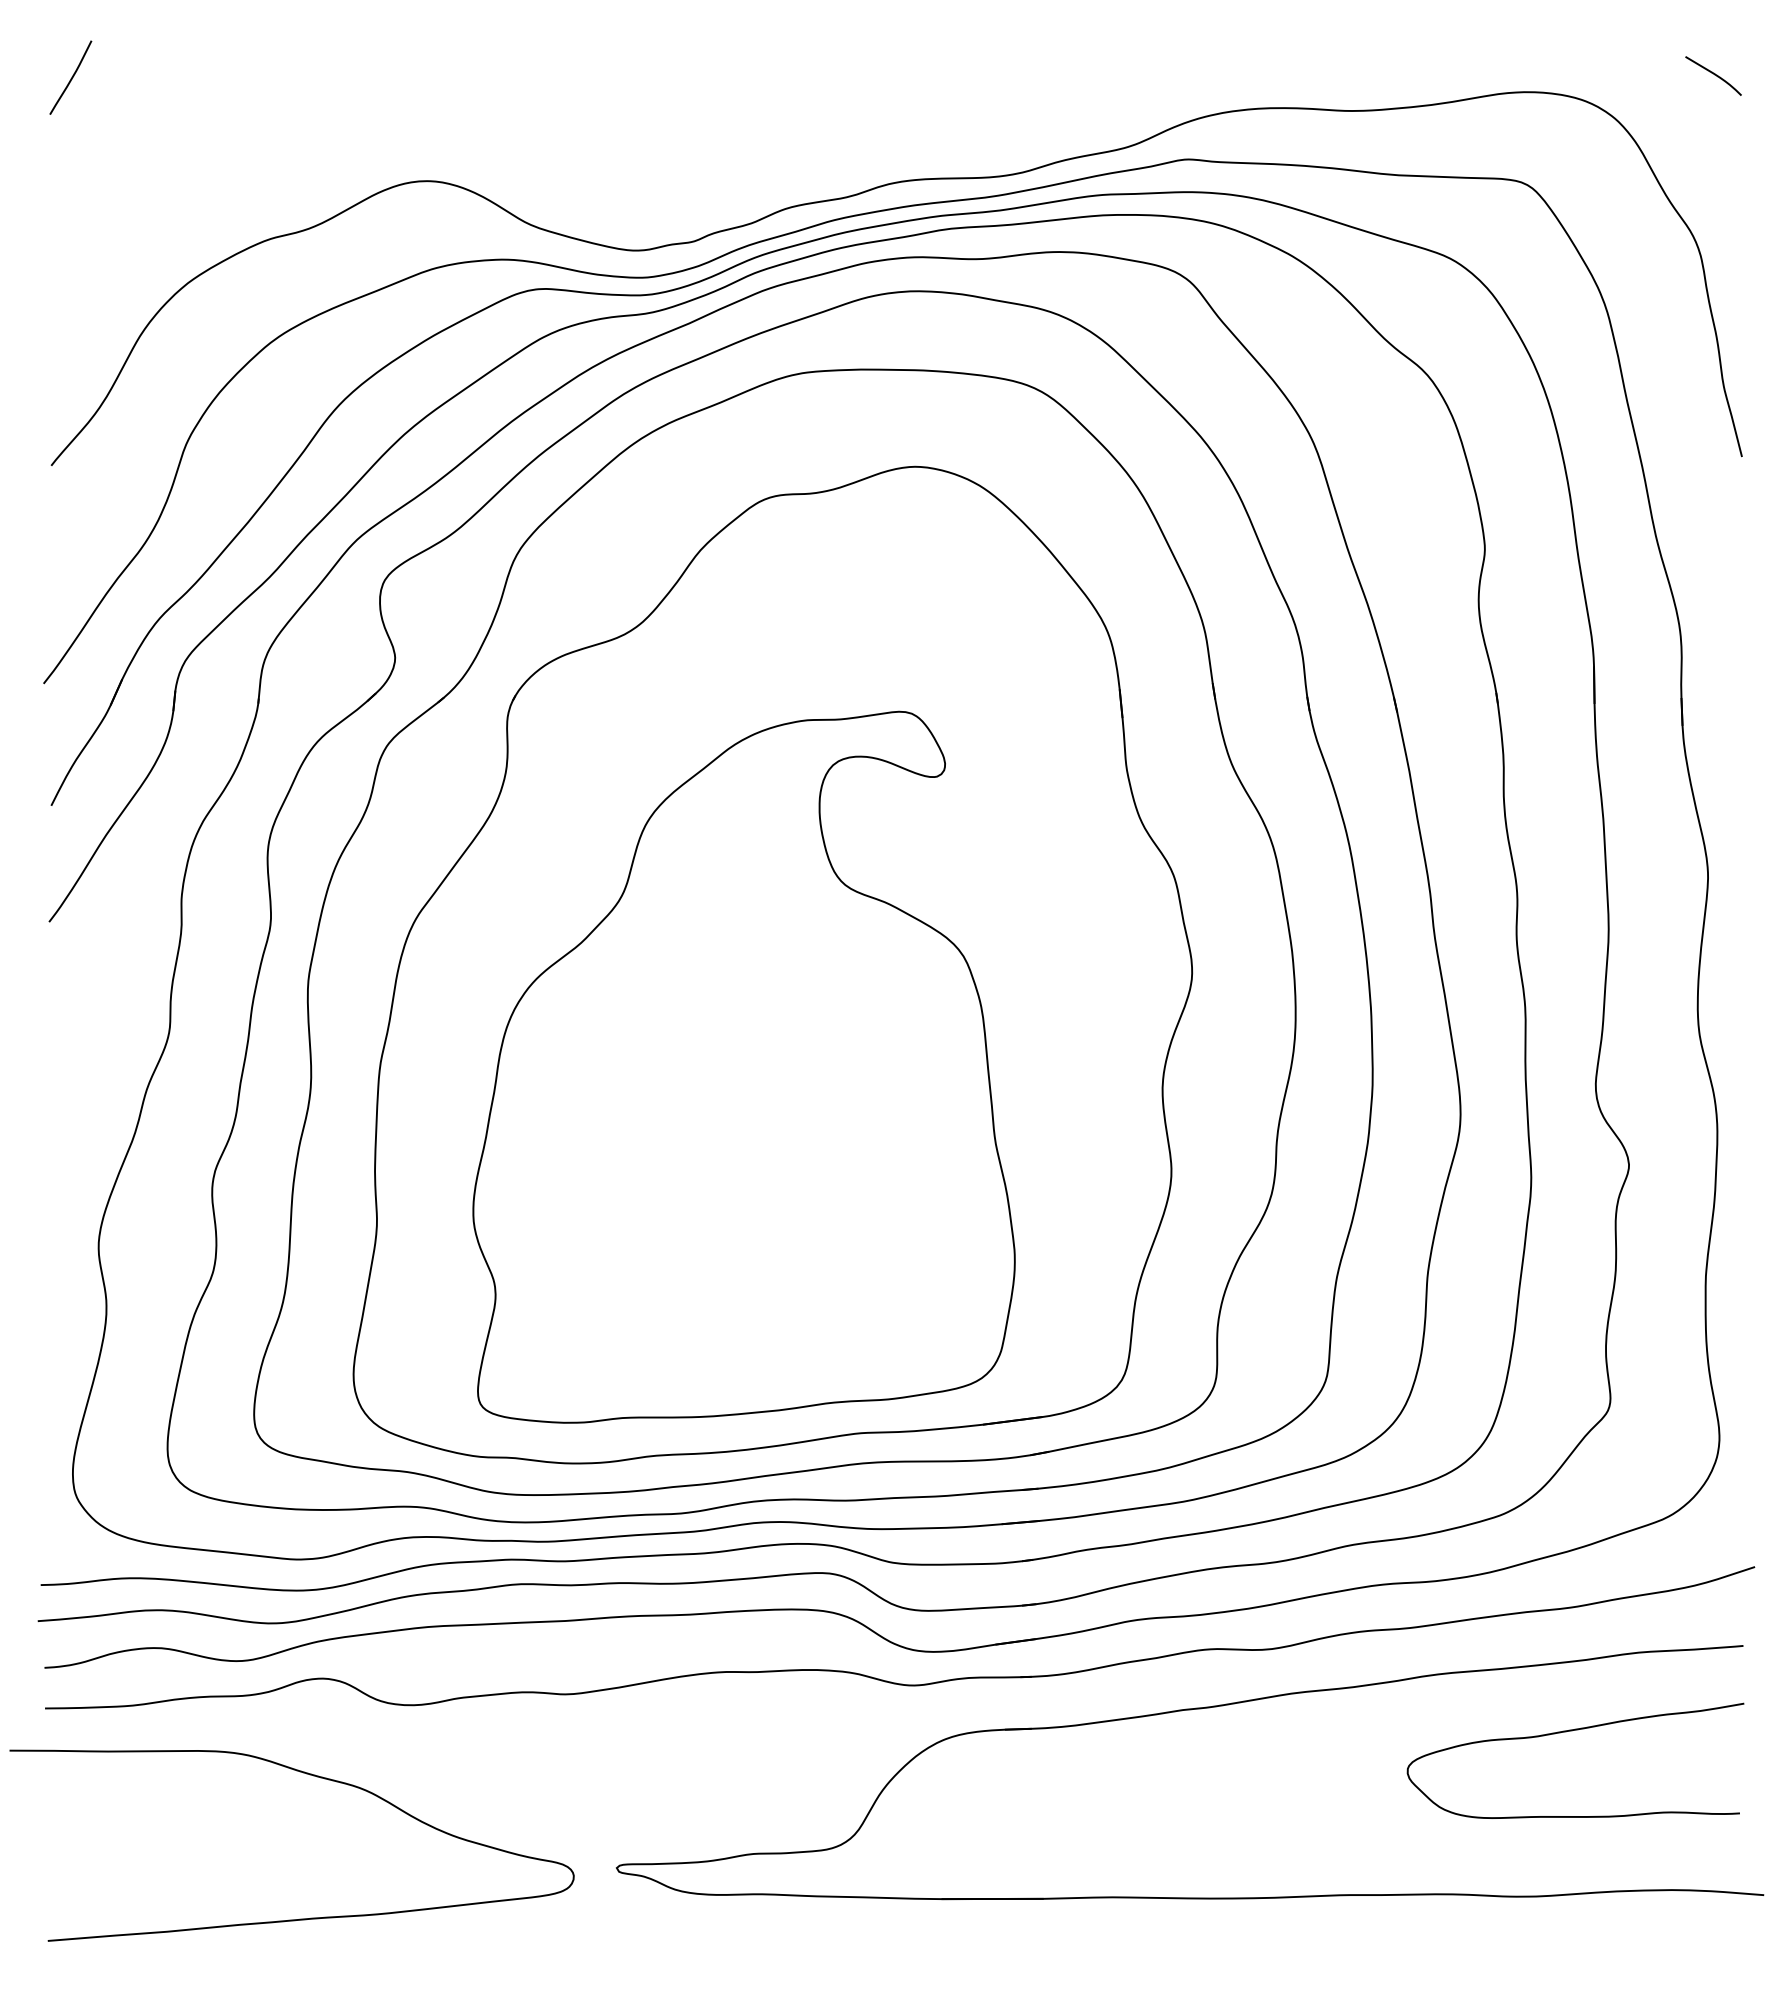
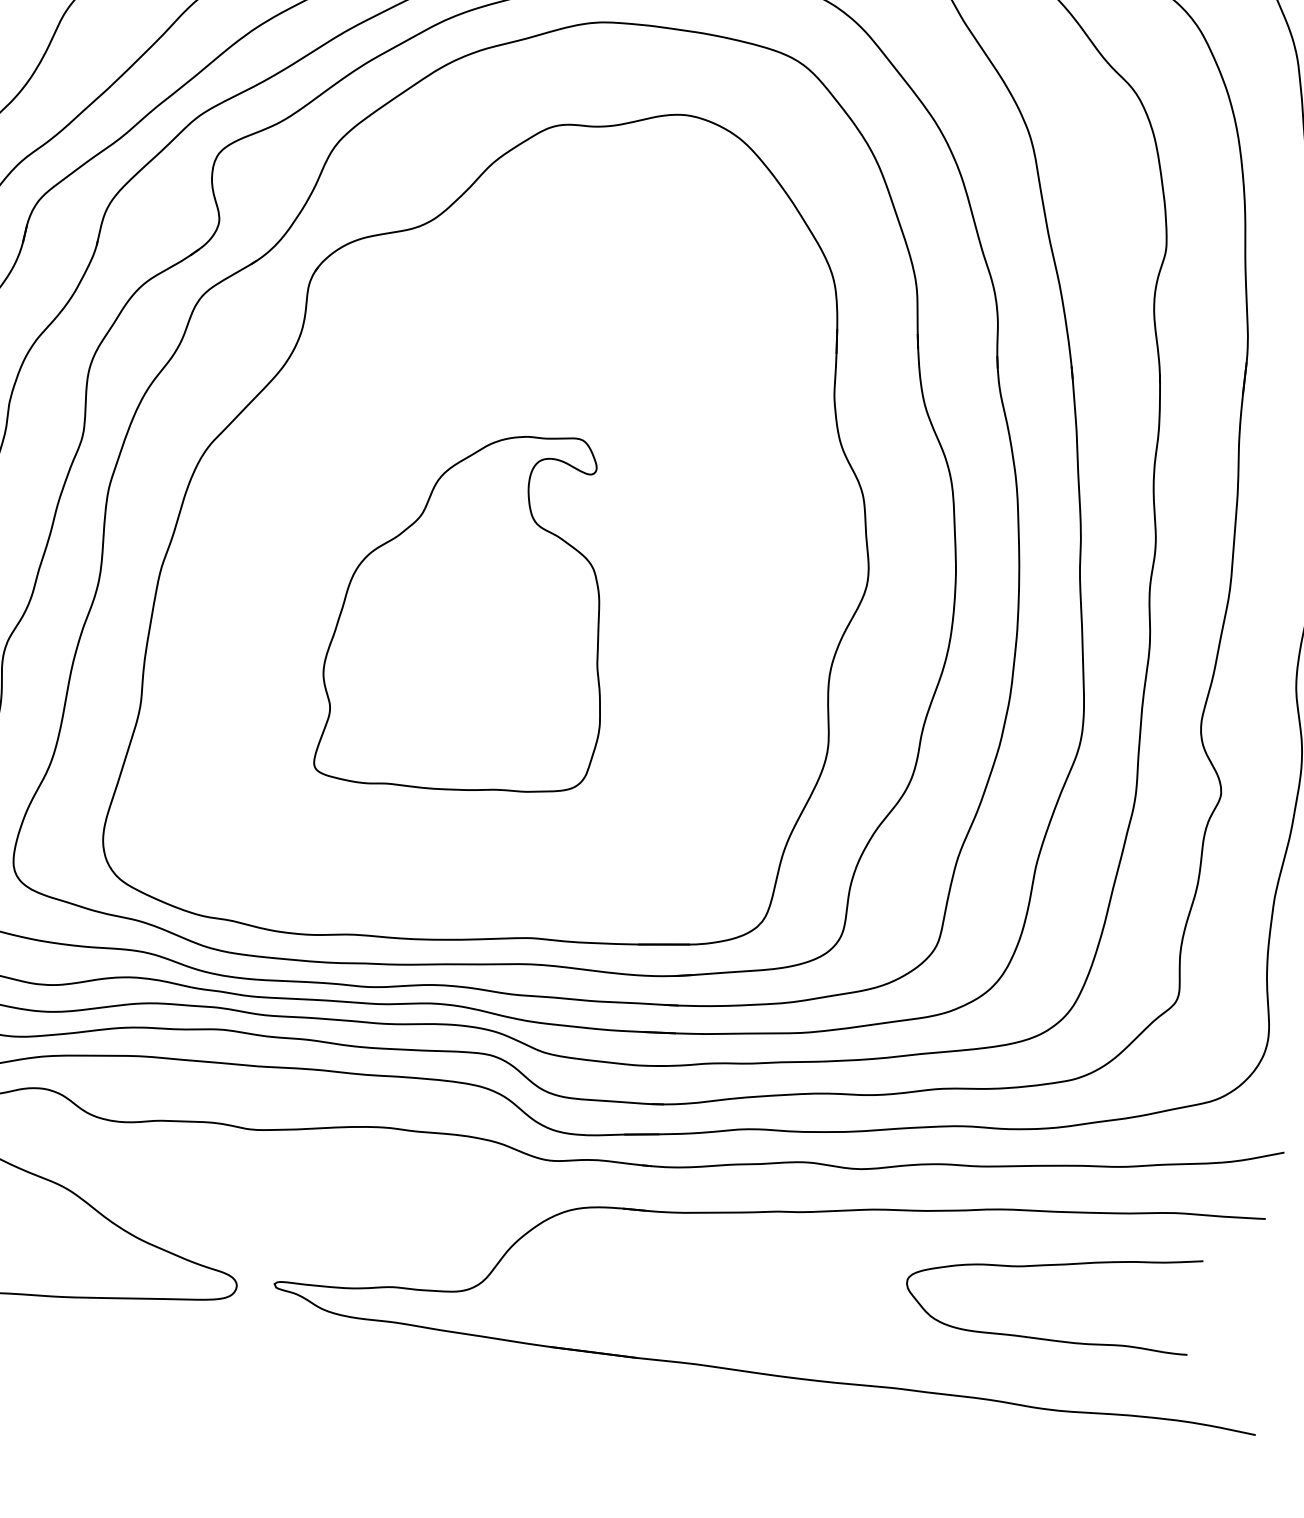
part: (743, 1066) -> (472, 610), size x0.6
curve: (1572, 1731) -> (1052, 1266), moved

